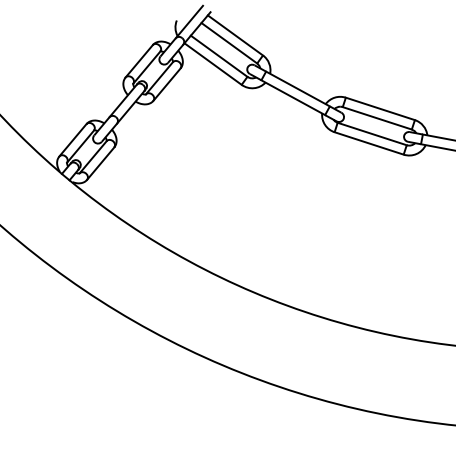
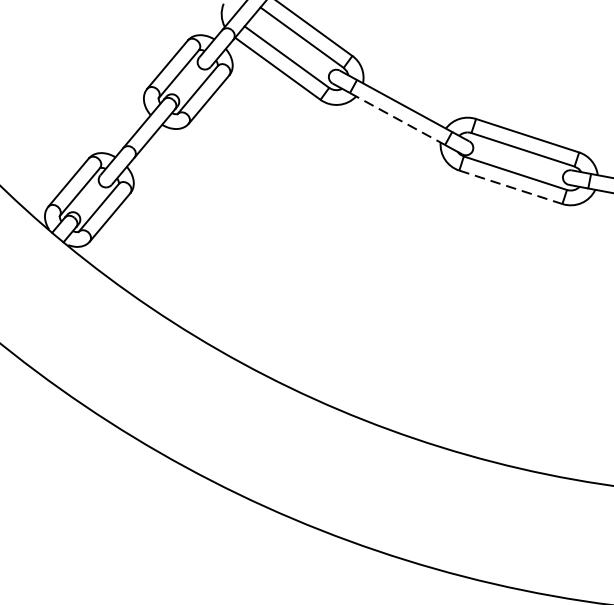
line: (293, 97) -> (397, 118), solid -> dashed
line: (369, 143) -> (511, 187), solid -> dashed

